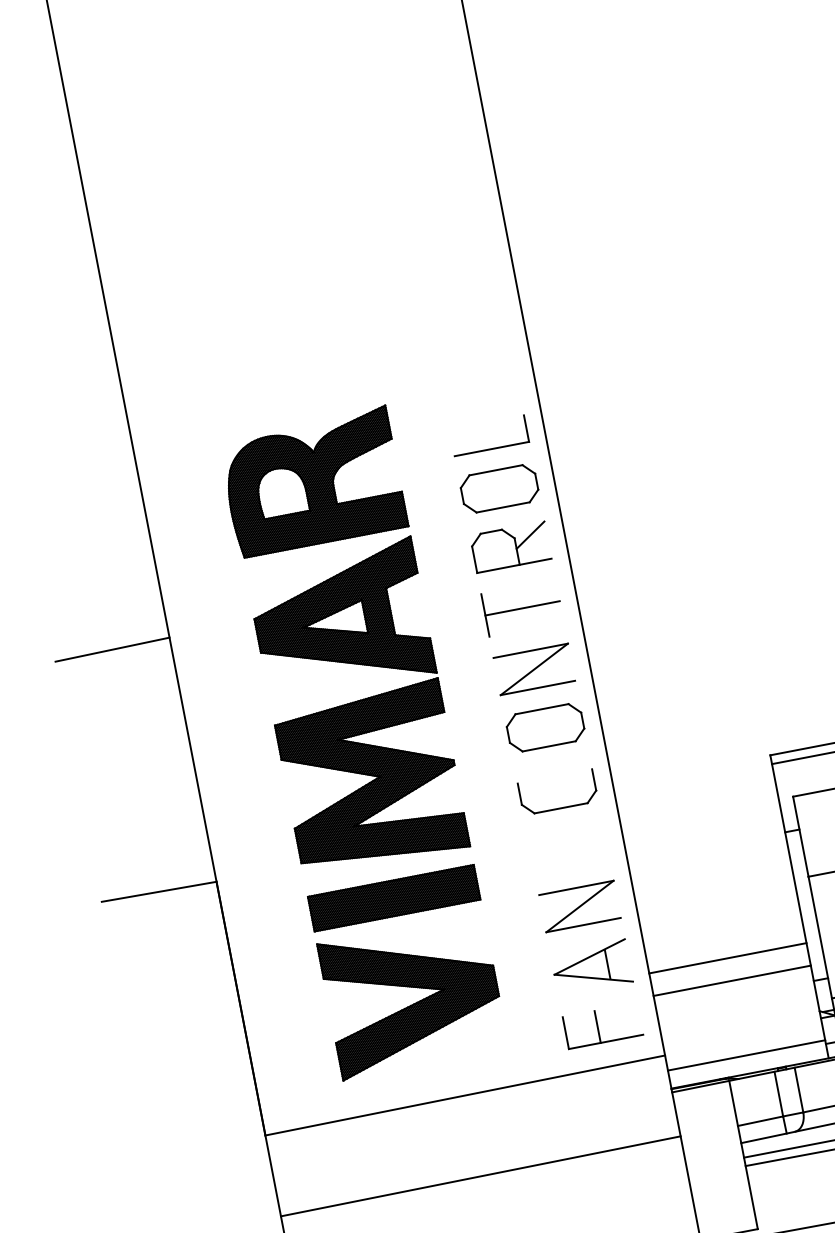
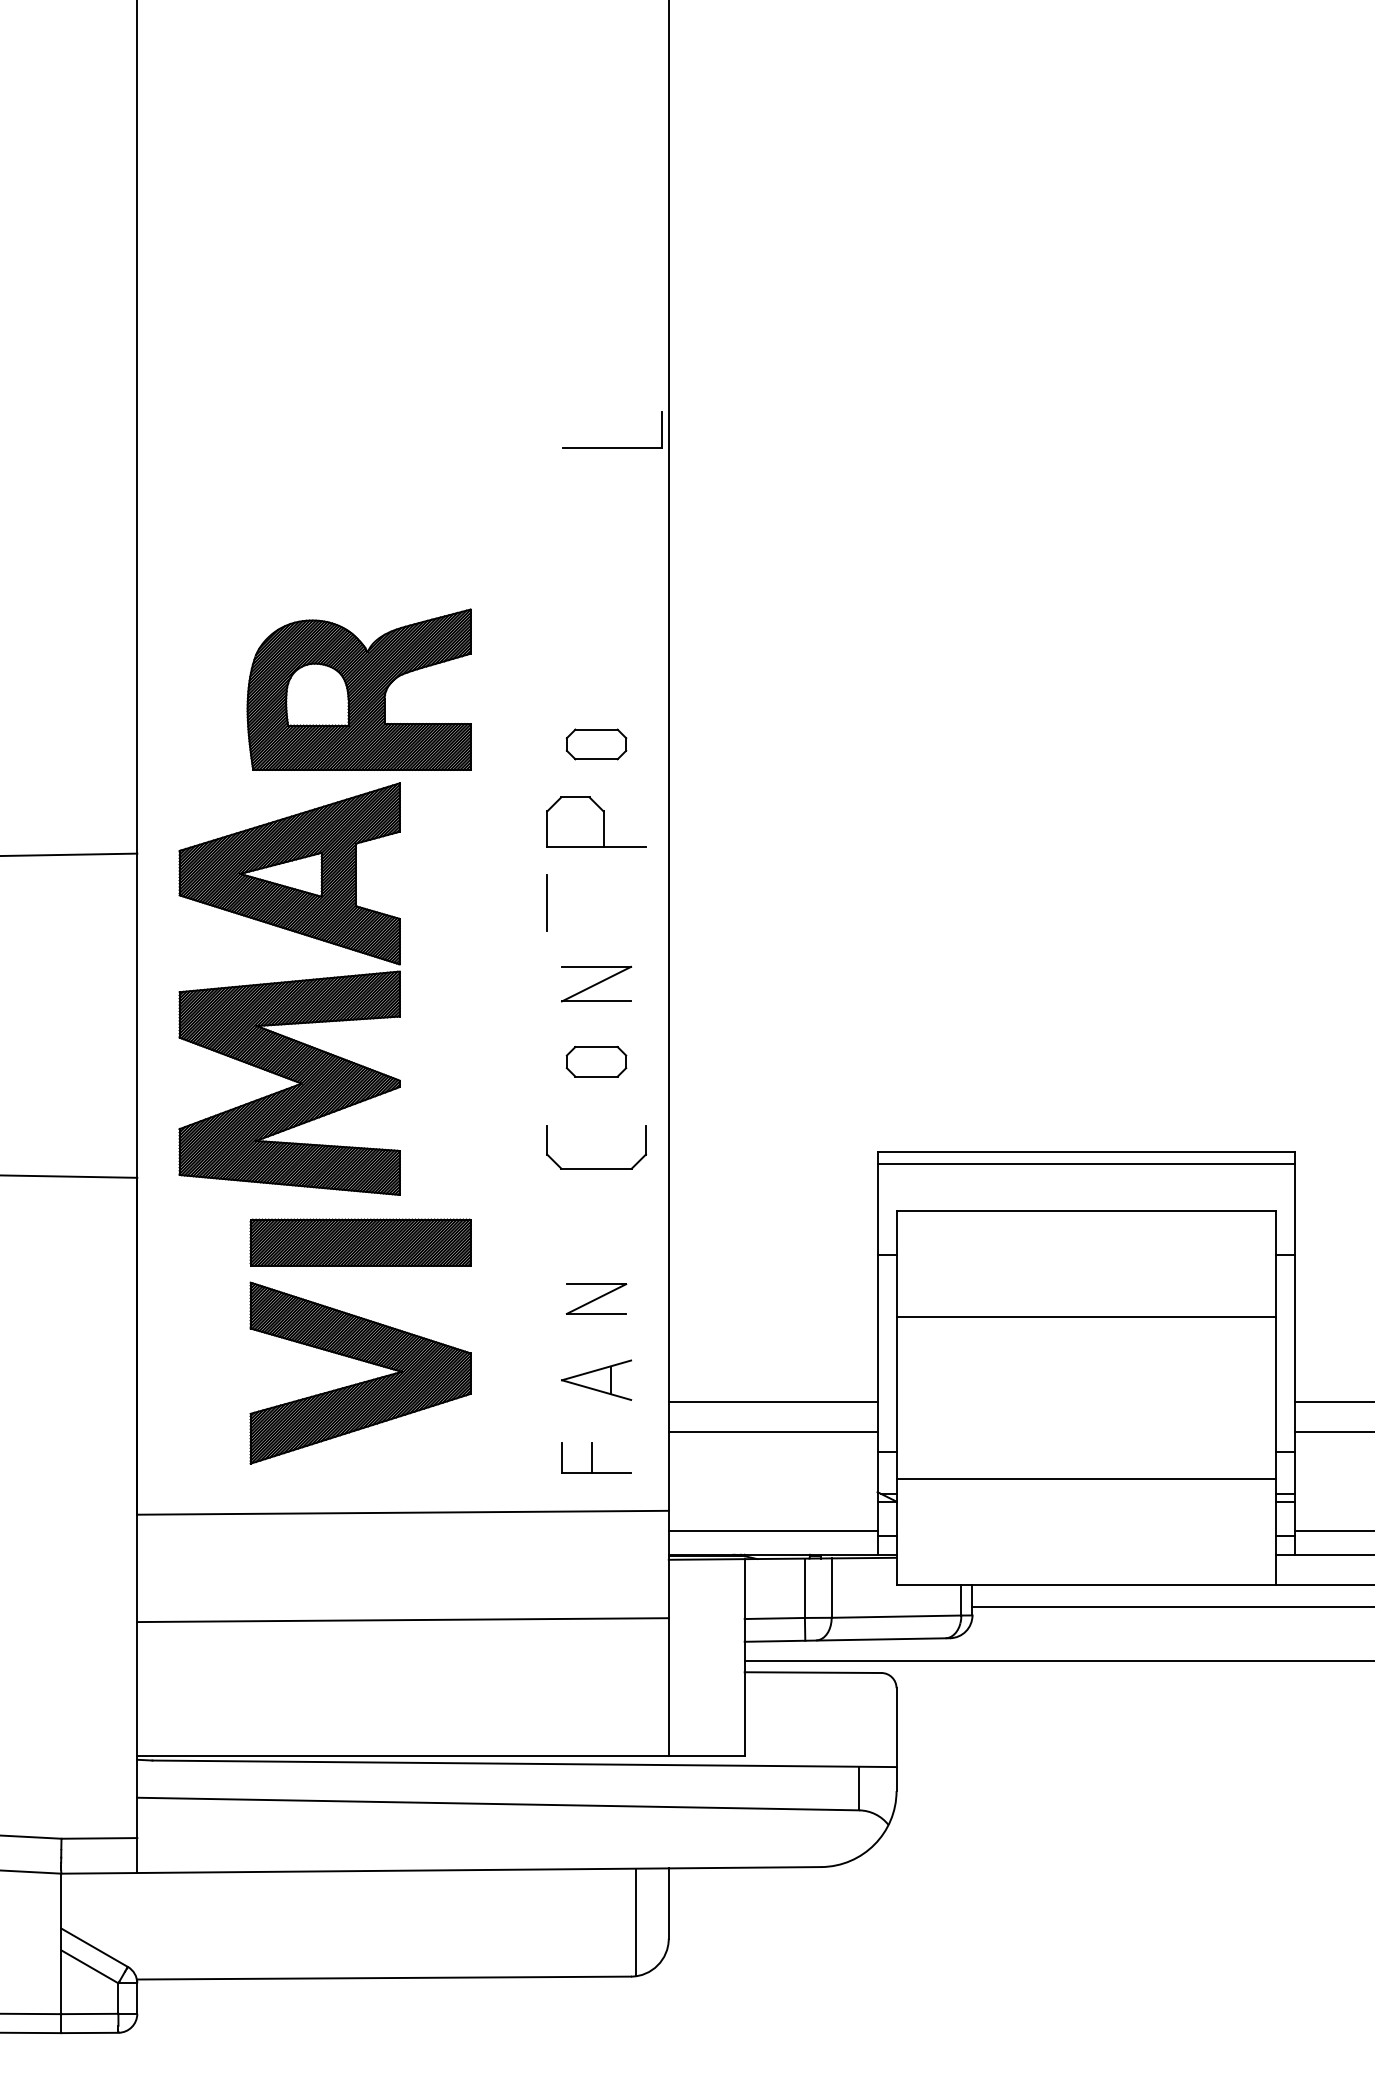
part: (491, 448) -> (612, 447), moved
part: (499, 488) -> (596, 744), size x0.6
line: (530, 535) -> (624, 811), removed
line: (522, 608) -> (596, 903), removed
part: (534, 668) -> (596, 983), size x0.7
part: (357, 706) -> (289, 988), moved
part: (545, 727) -> (596, 1061), size x0.6
part: (579, 906) -> (596, 1298), size x0.6
part: (591, 967) -> (596, 1380), size x0.7
part: (602, 1025) -> (596, 1457), size x0.7

